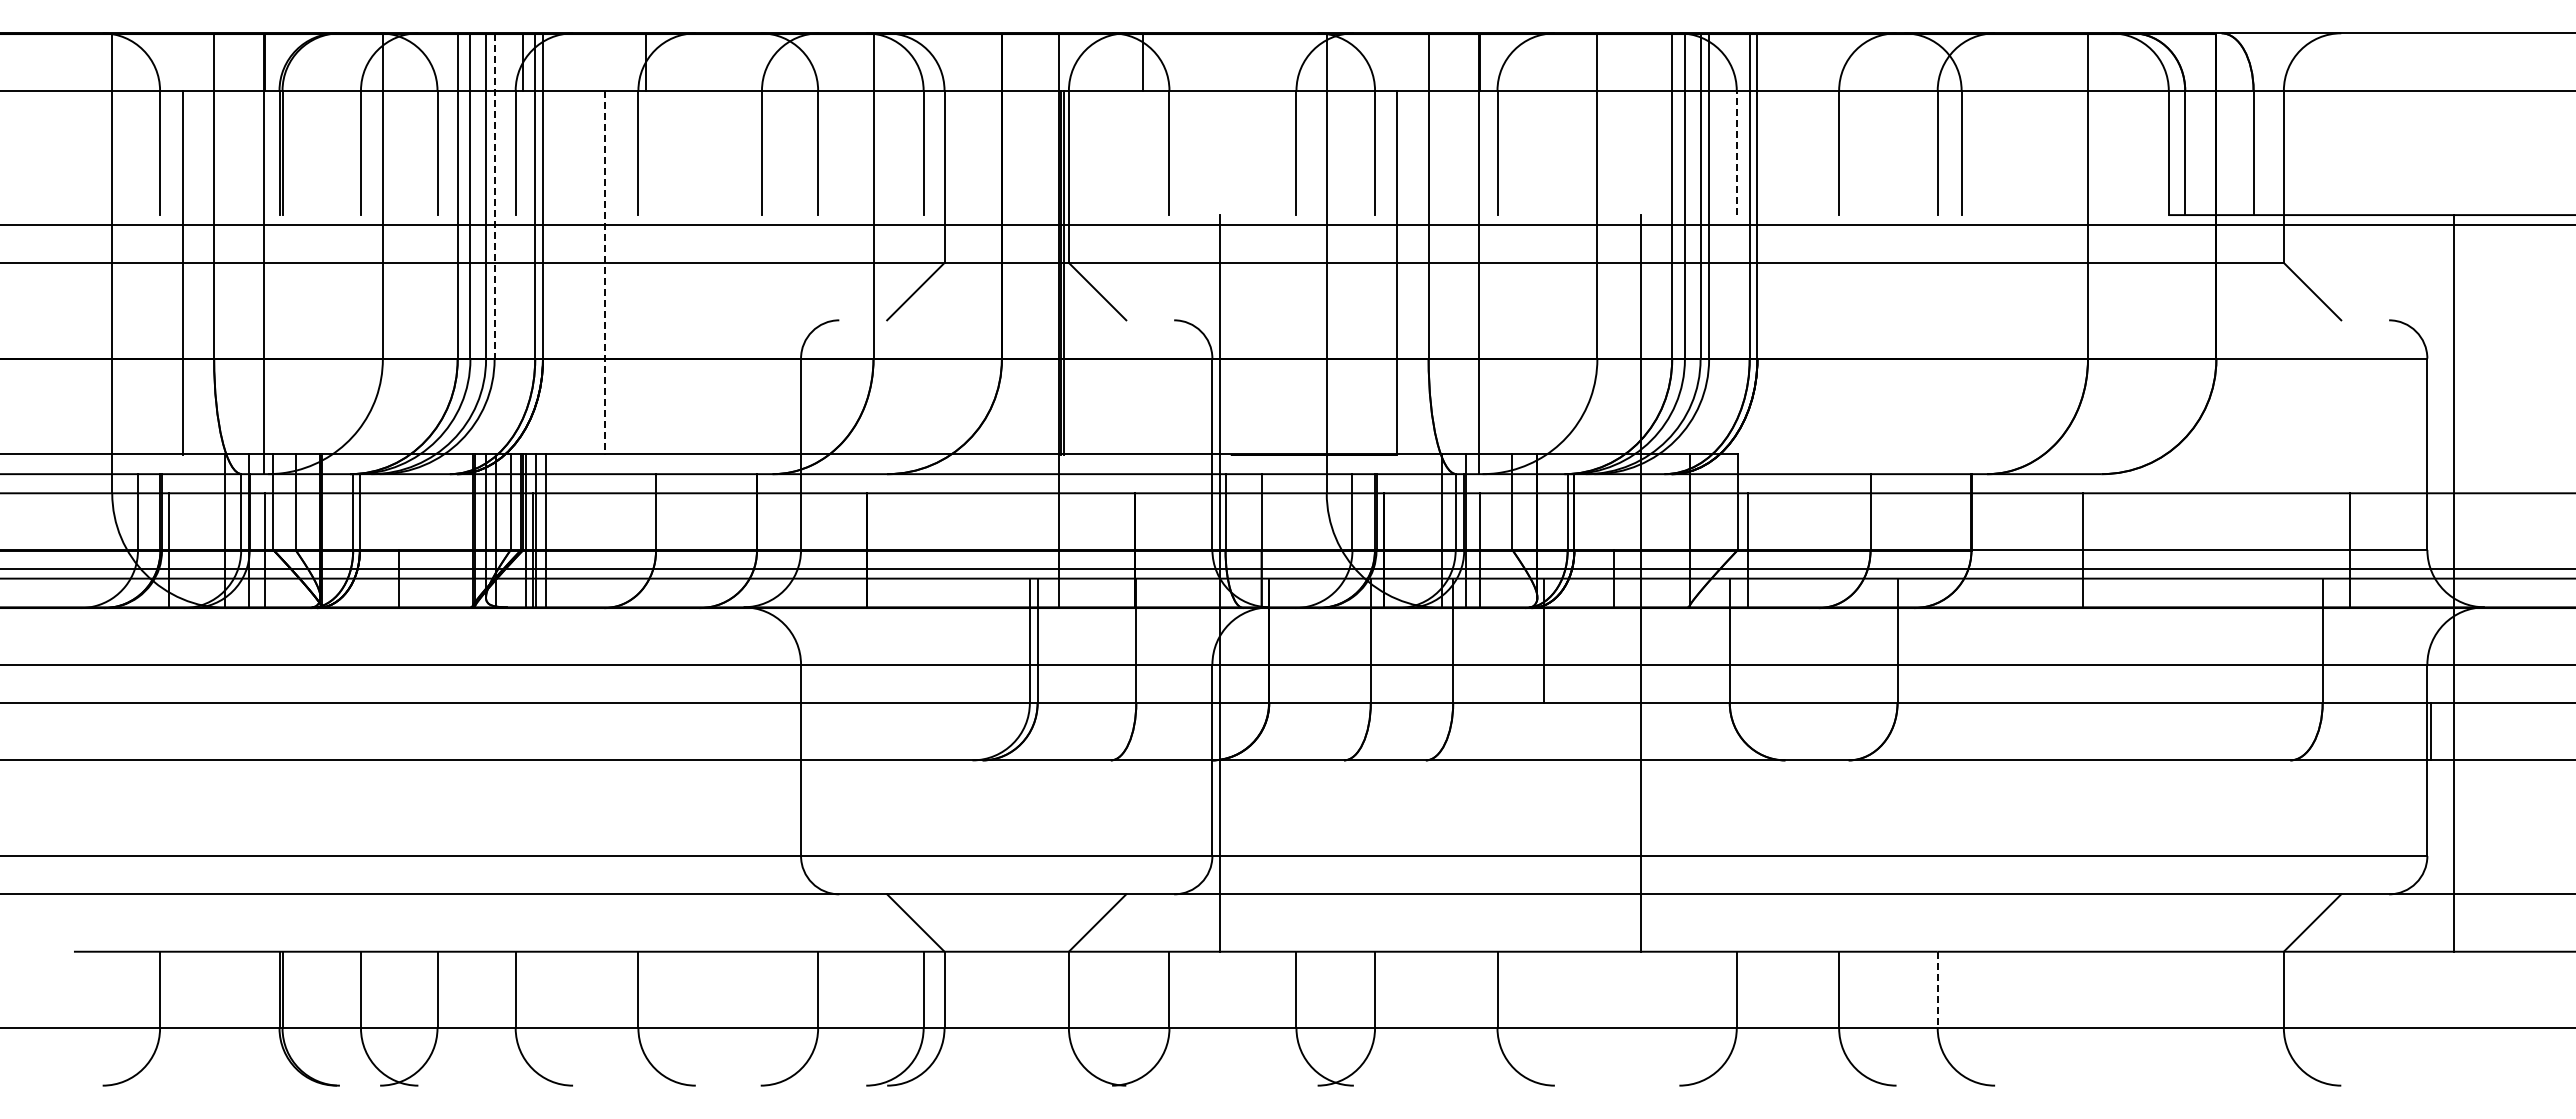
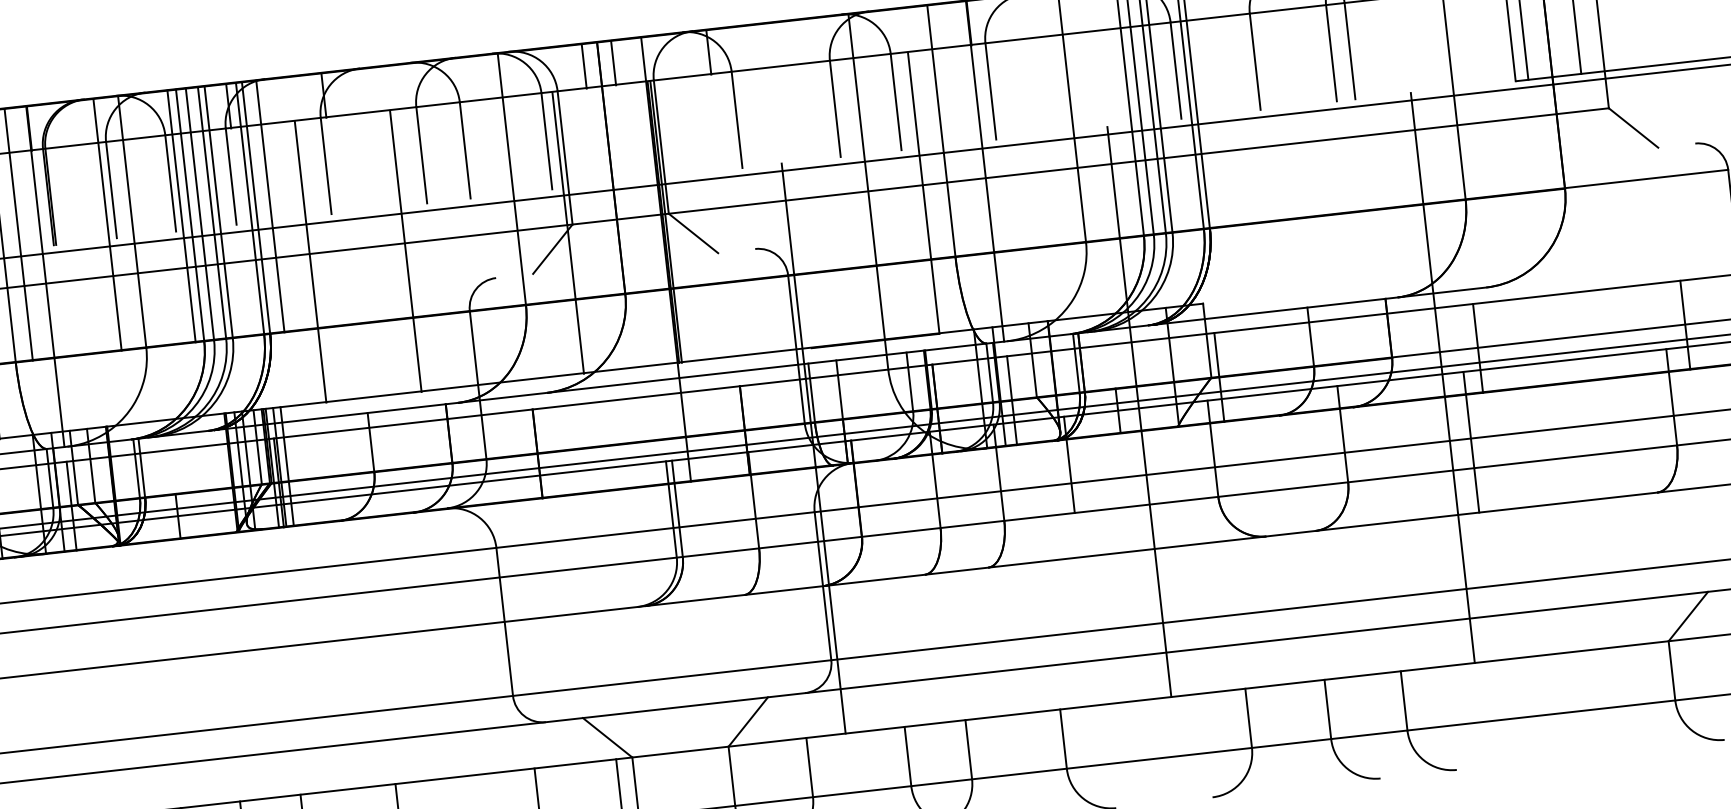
line: (982, 62) -> (584, 66), added
line: (1020, 62) -> (613, 62), added
line: (1736, 152) -> (1175, 70), dashed -> solid
line: (236, 196) -> (18, 234), added
line: (350, 196) -> (107, 224), added
line: (446, 196) -> (181, 216), added
line: (494, 196) -> (218, 212), dashed -> solid
line: (561, 196) -> (270, 206), added
line: (604, 273) -> (310, 262), dashed -> solid
line: (727, 273) -> (405, 251), added
line: (937, 273) -> (568, 233), added
line: (2033, 583) -> (1442, 378), added
line: (2060, 669) -> (1471, 442), added
line: (1937, 990) -> (1404, 701), dashed -> solid

